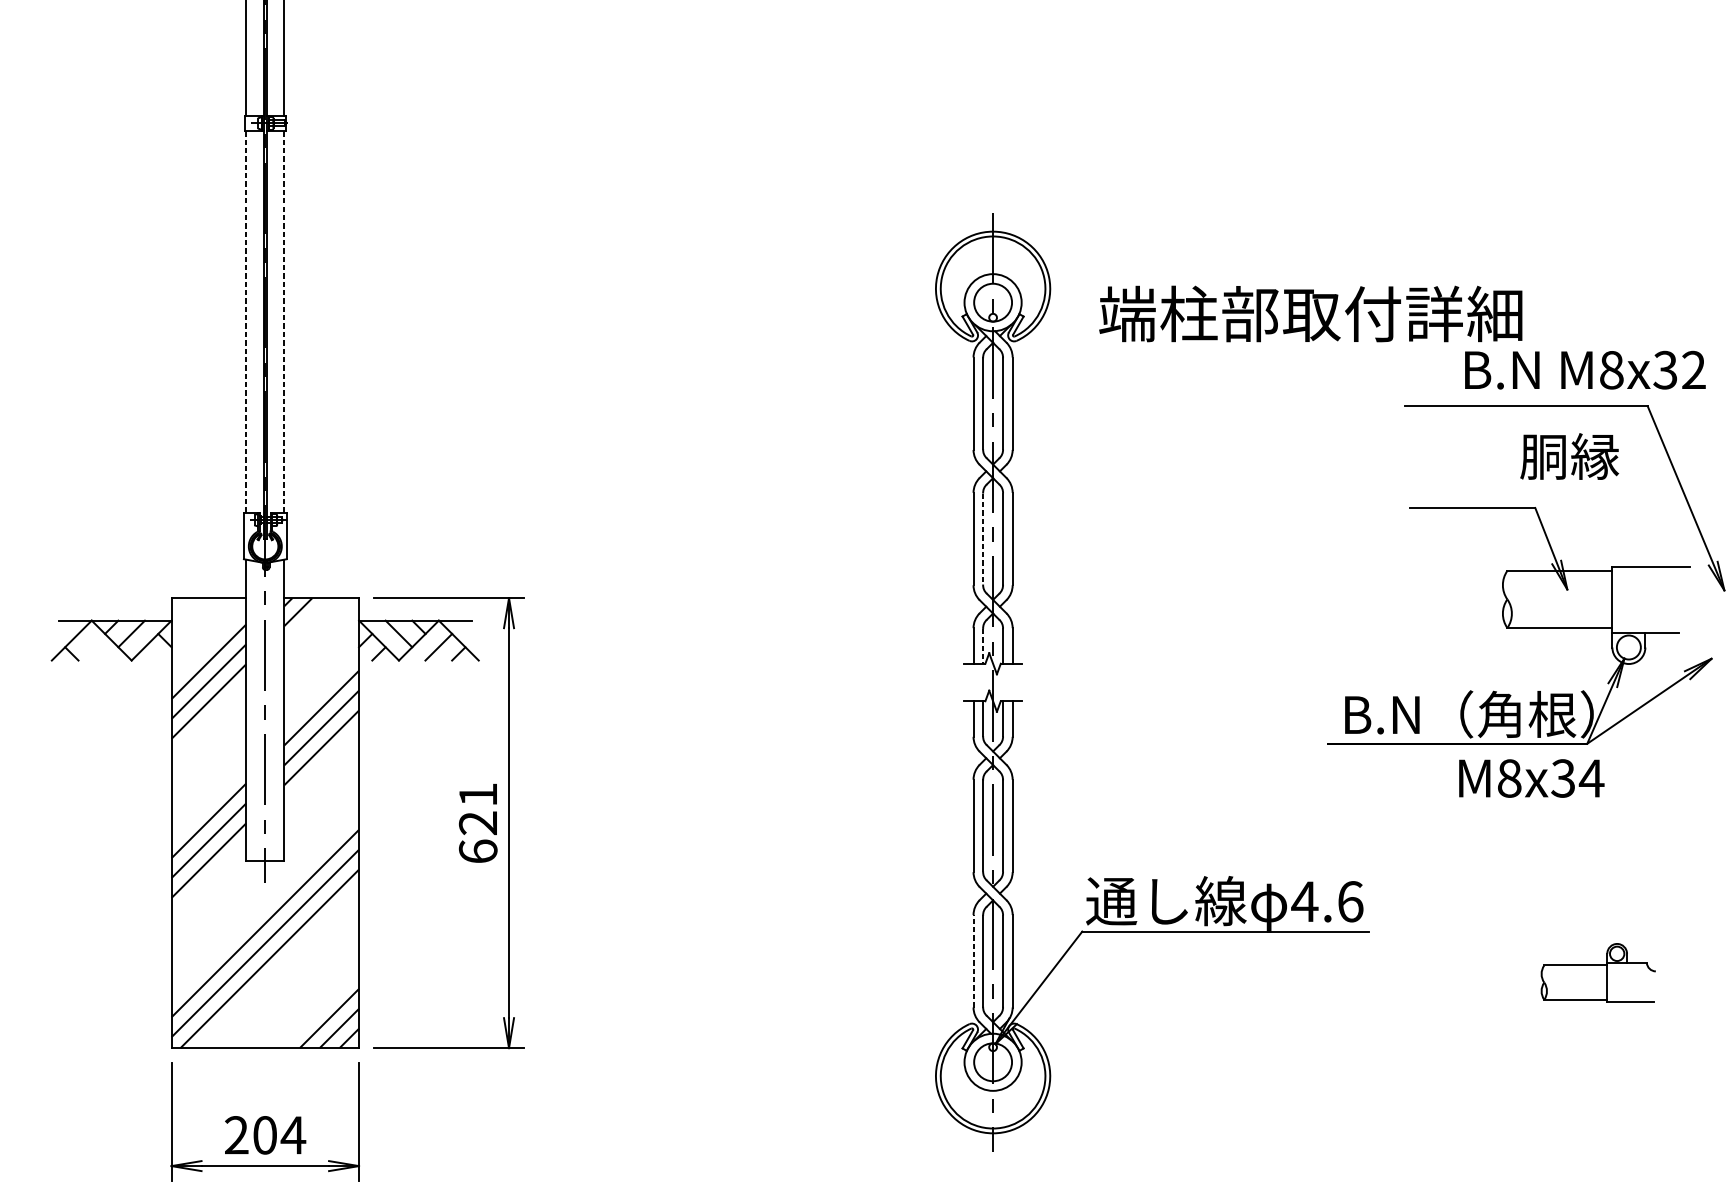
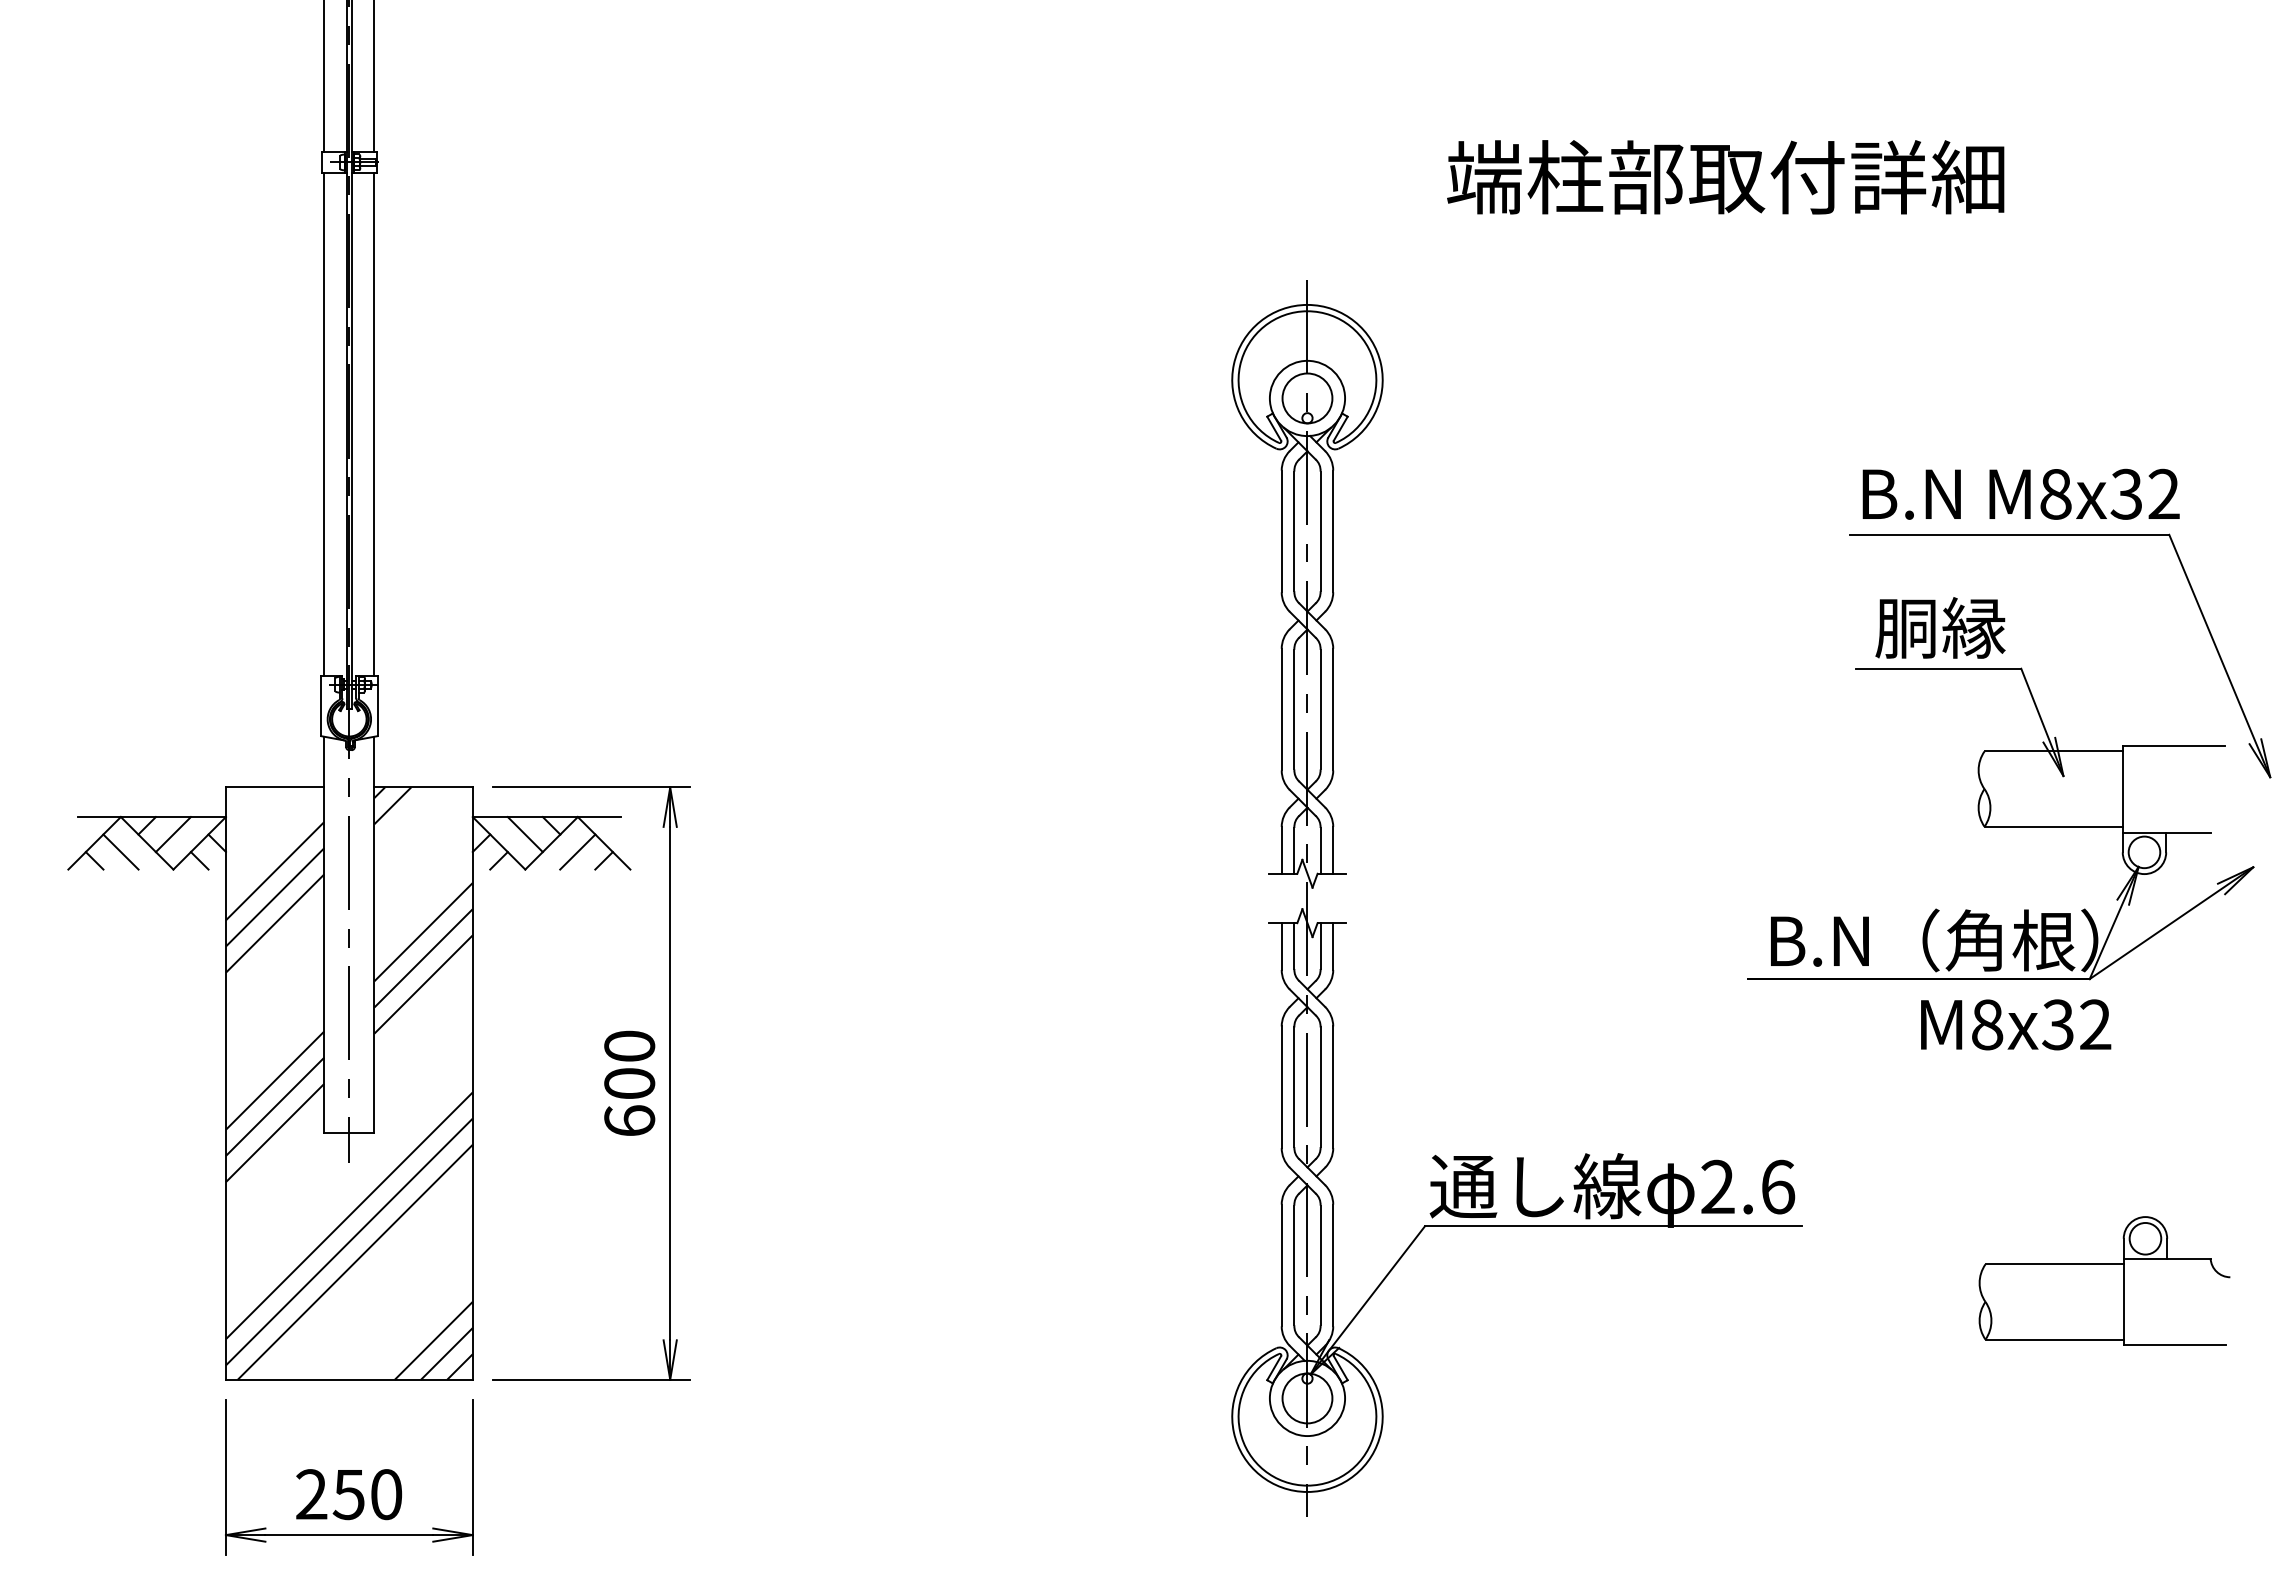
text: (1310, 314) -> (1725, 177), moved
line: (246, 322) -> (324, 424), dashed -> solid
line: (284, 322) -> (374, 424), dashed -> solid
text: (1584, 369) -> (2020, 493), moved
text: (1569, 456) -> (1940, 627), moved
line: (983, 538) -> (1294, 709), dashed -> solid
line: (91, 646) -> (120, 851), added
line: (983, 646) -> (1294, 850), dashed -> solid
line: (151, 653) -> (199, 860), added
text: (1591, 778) -> (2095, 1024), M8x34 -> M8x32
text: (478, 808) -> (629, 1064), 621 -> 600
text: (1304, 901) -> (1717, 1186), 4.6 -> 2.6
line: (973, 961) -> (1281, 1265), dashed -> solid
part: (1598, 972) -> (2104, 1280), size x1.67
text: (279, 1135) -> (367, 1494), 204 -> 250

